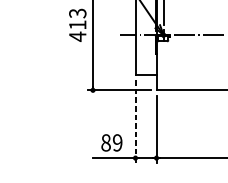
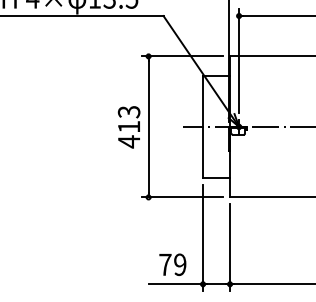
text: (77, 25) -> (128, 127), moved
line: (135, 122) -> (203, 238), dashed -> solid
text: (106, 142) -> (165, 264), 89 -> 79

